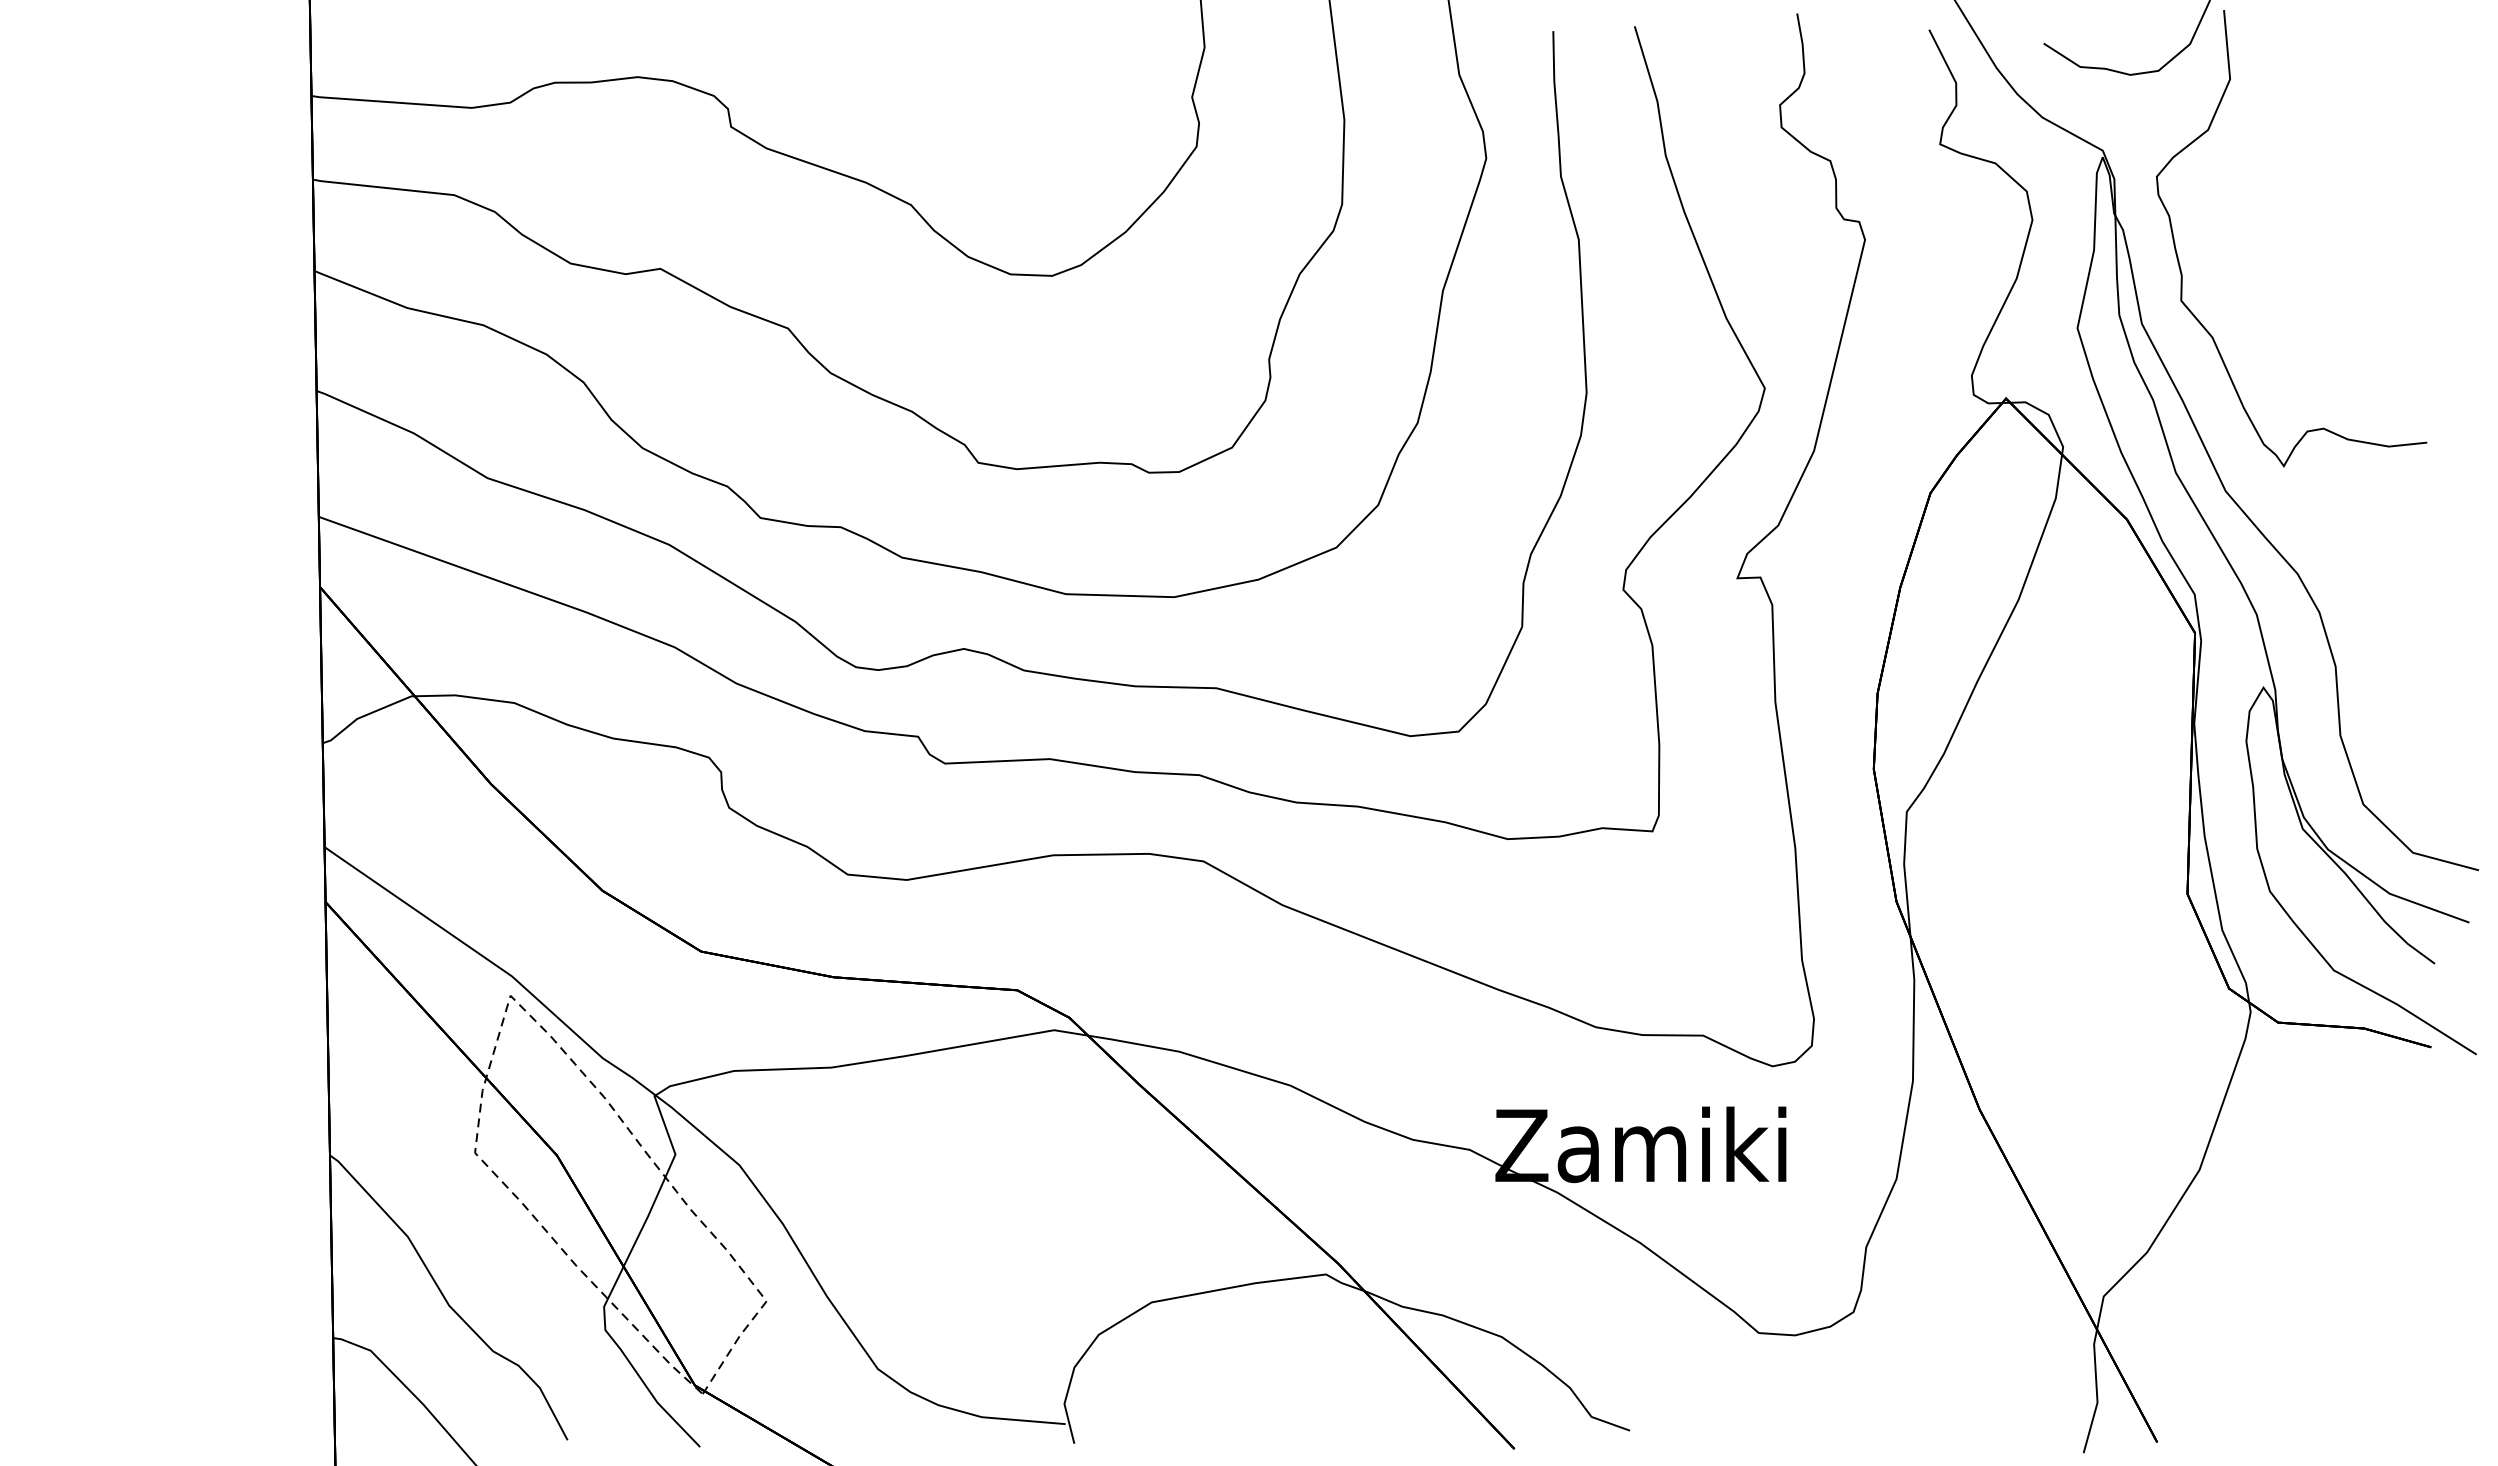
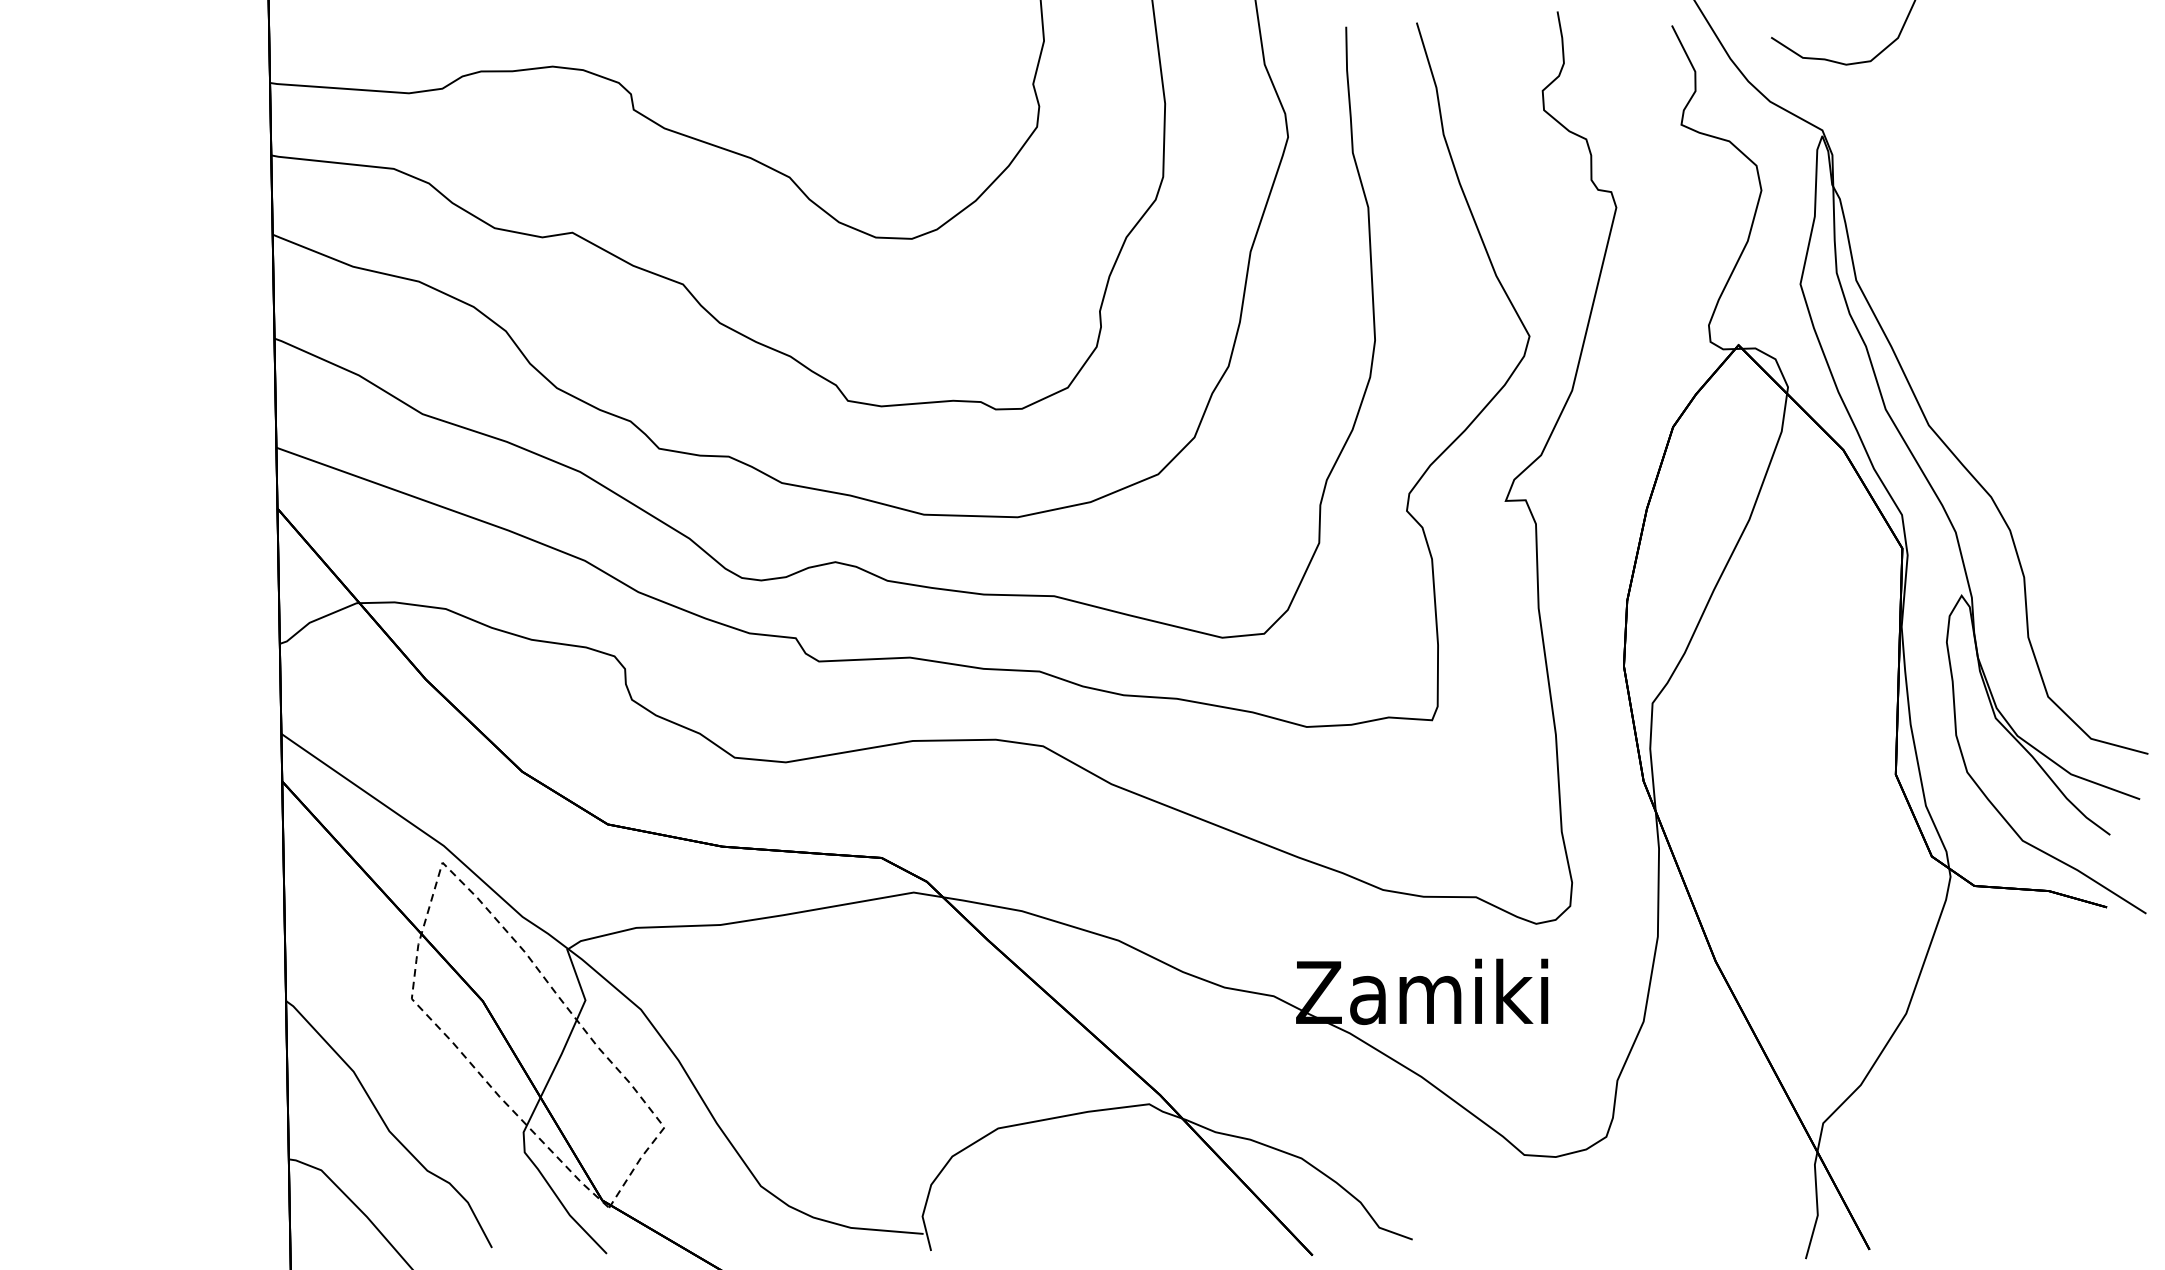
curve: (2179, 260) -> (1888, 225), removed

